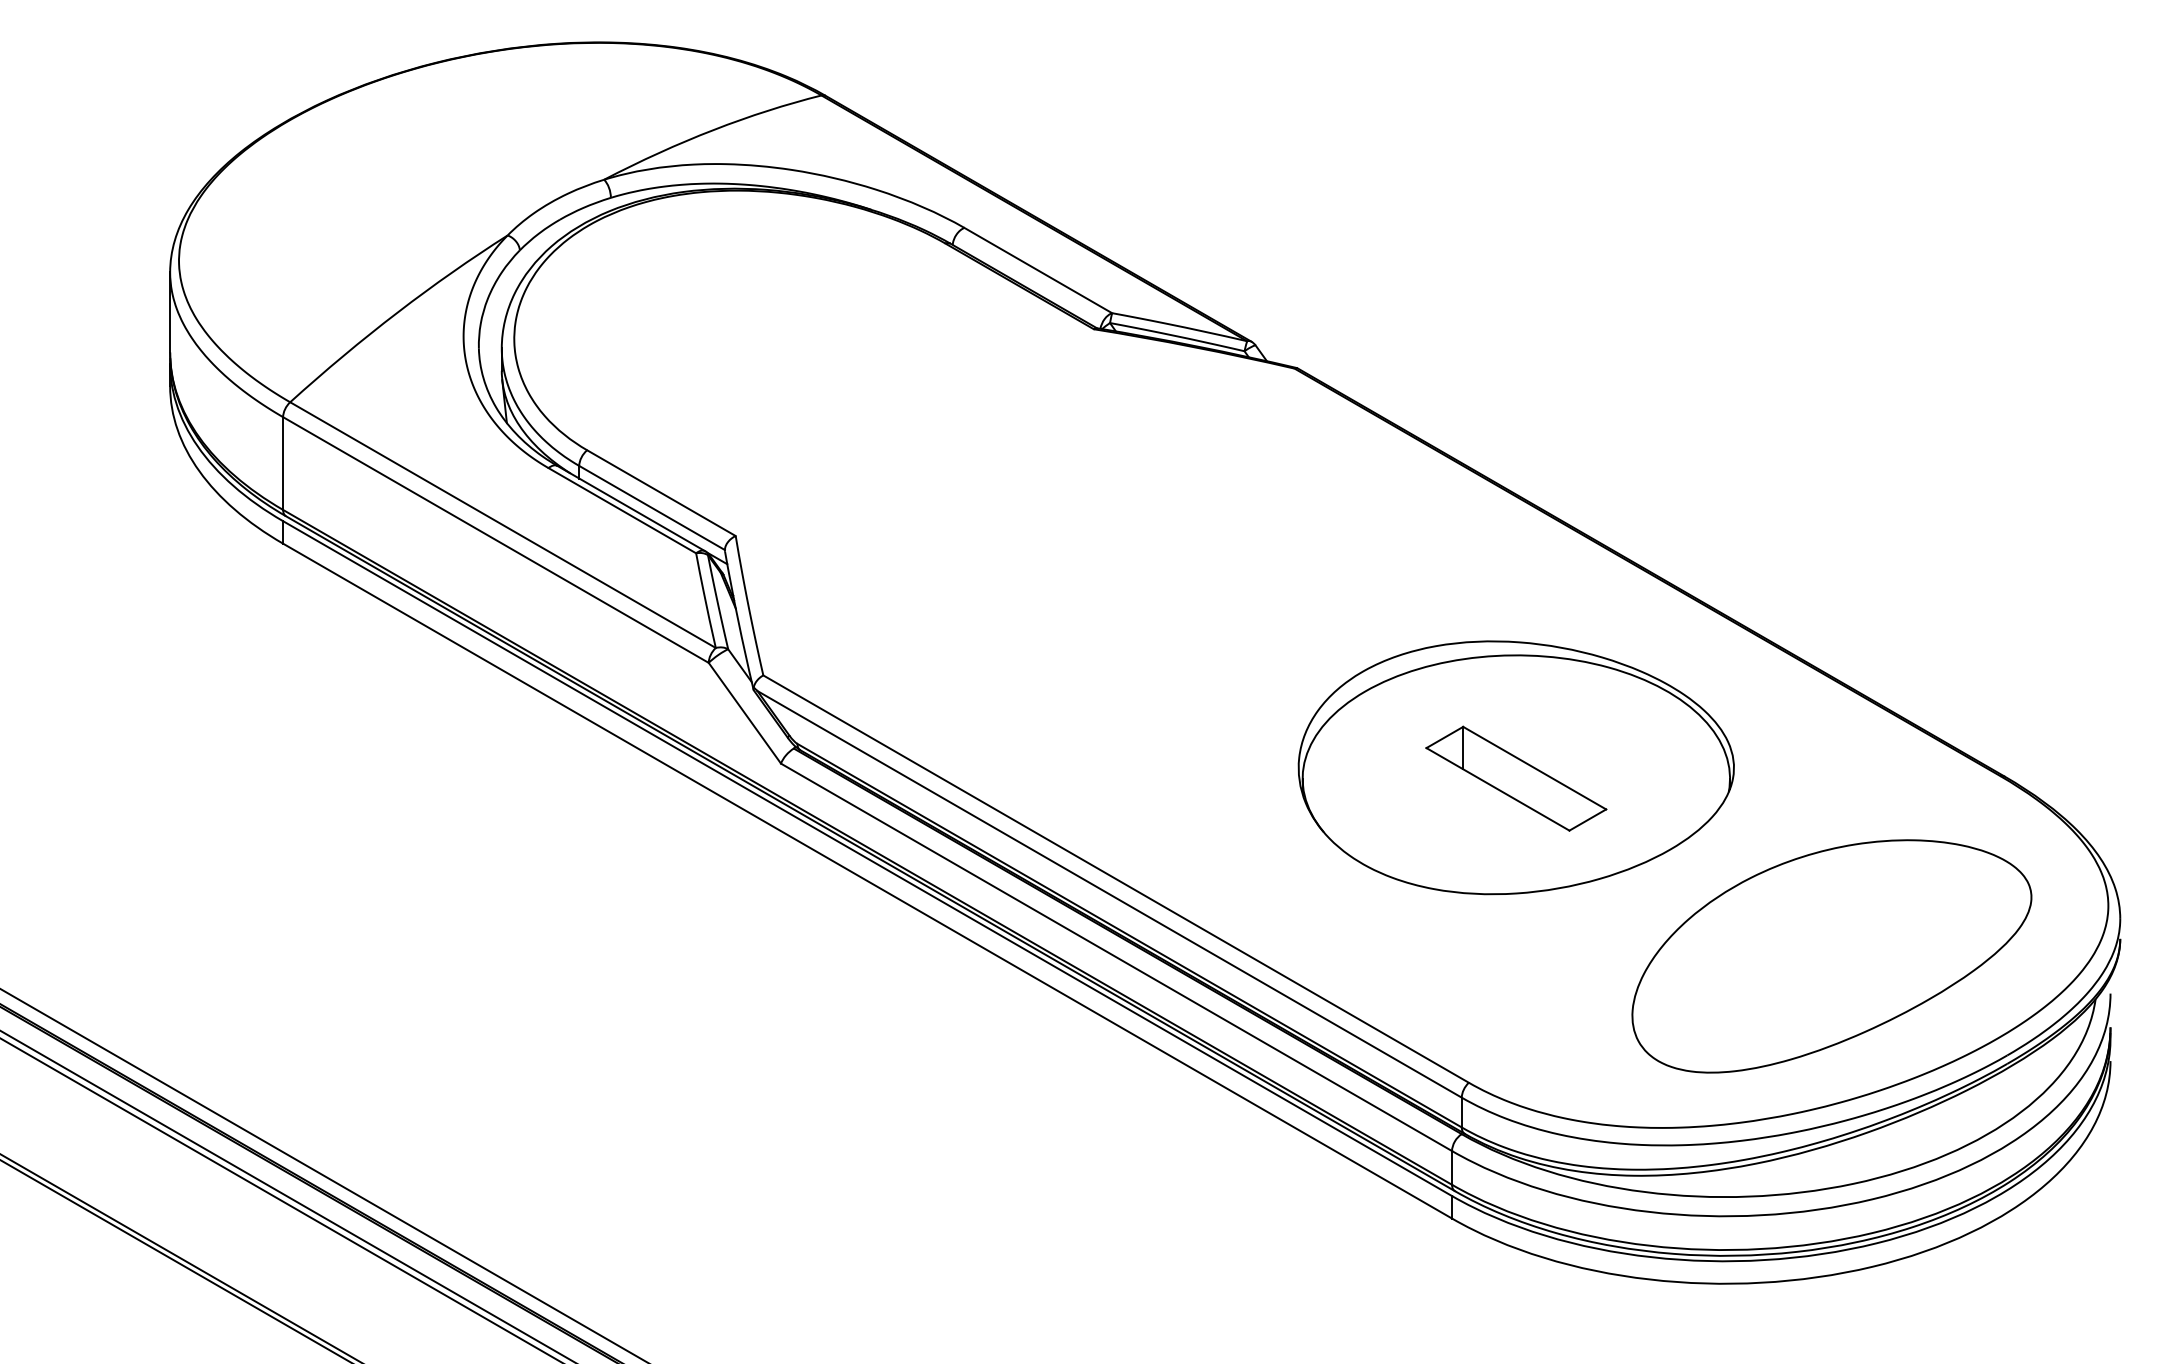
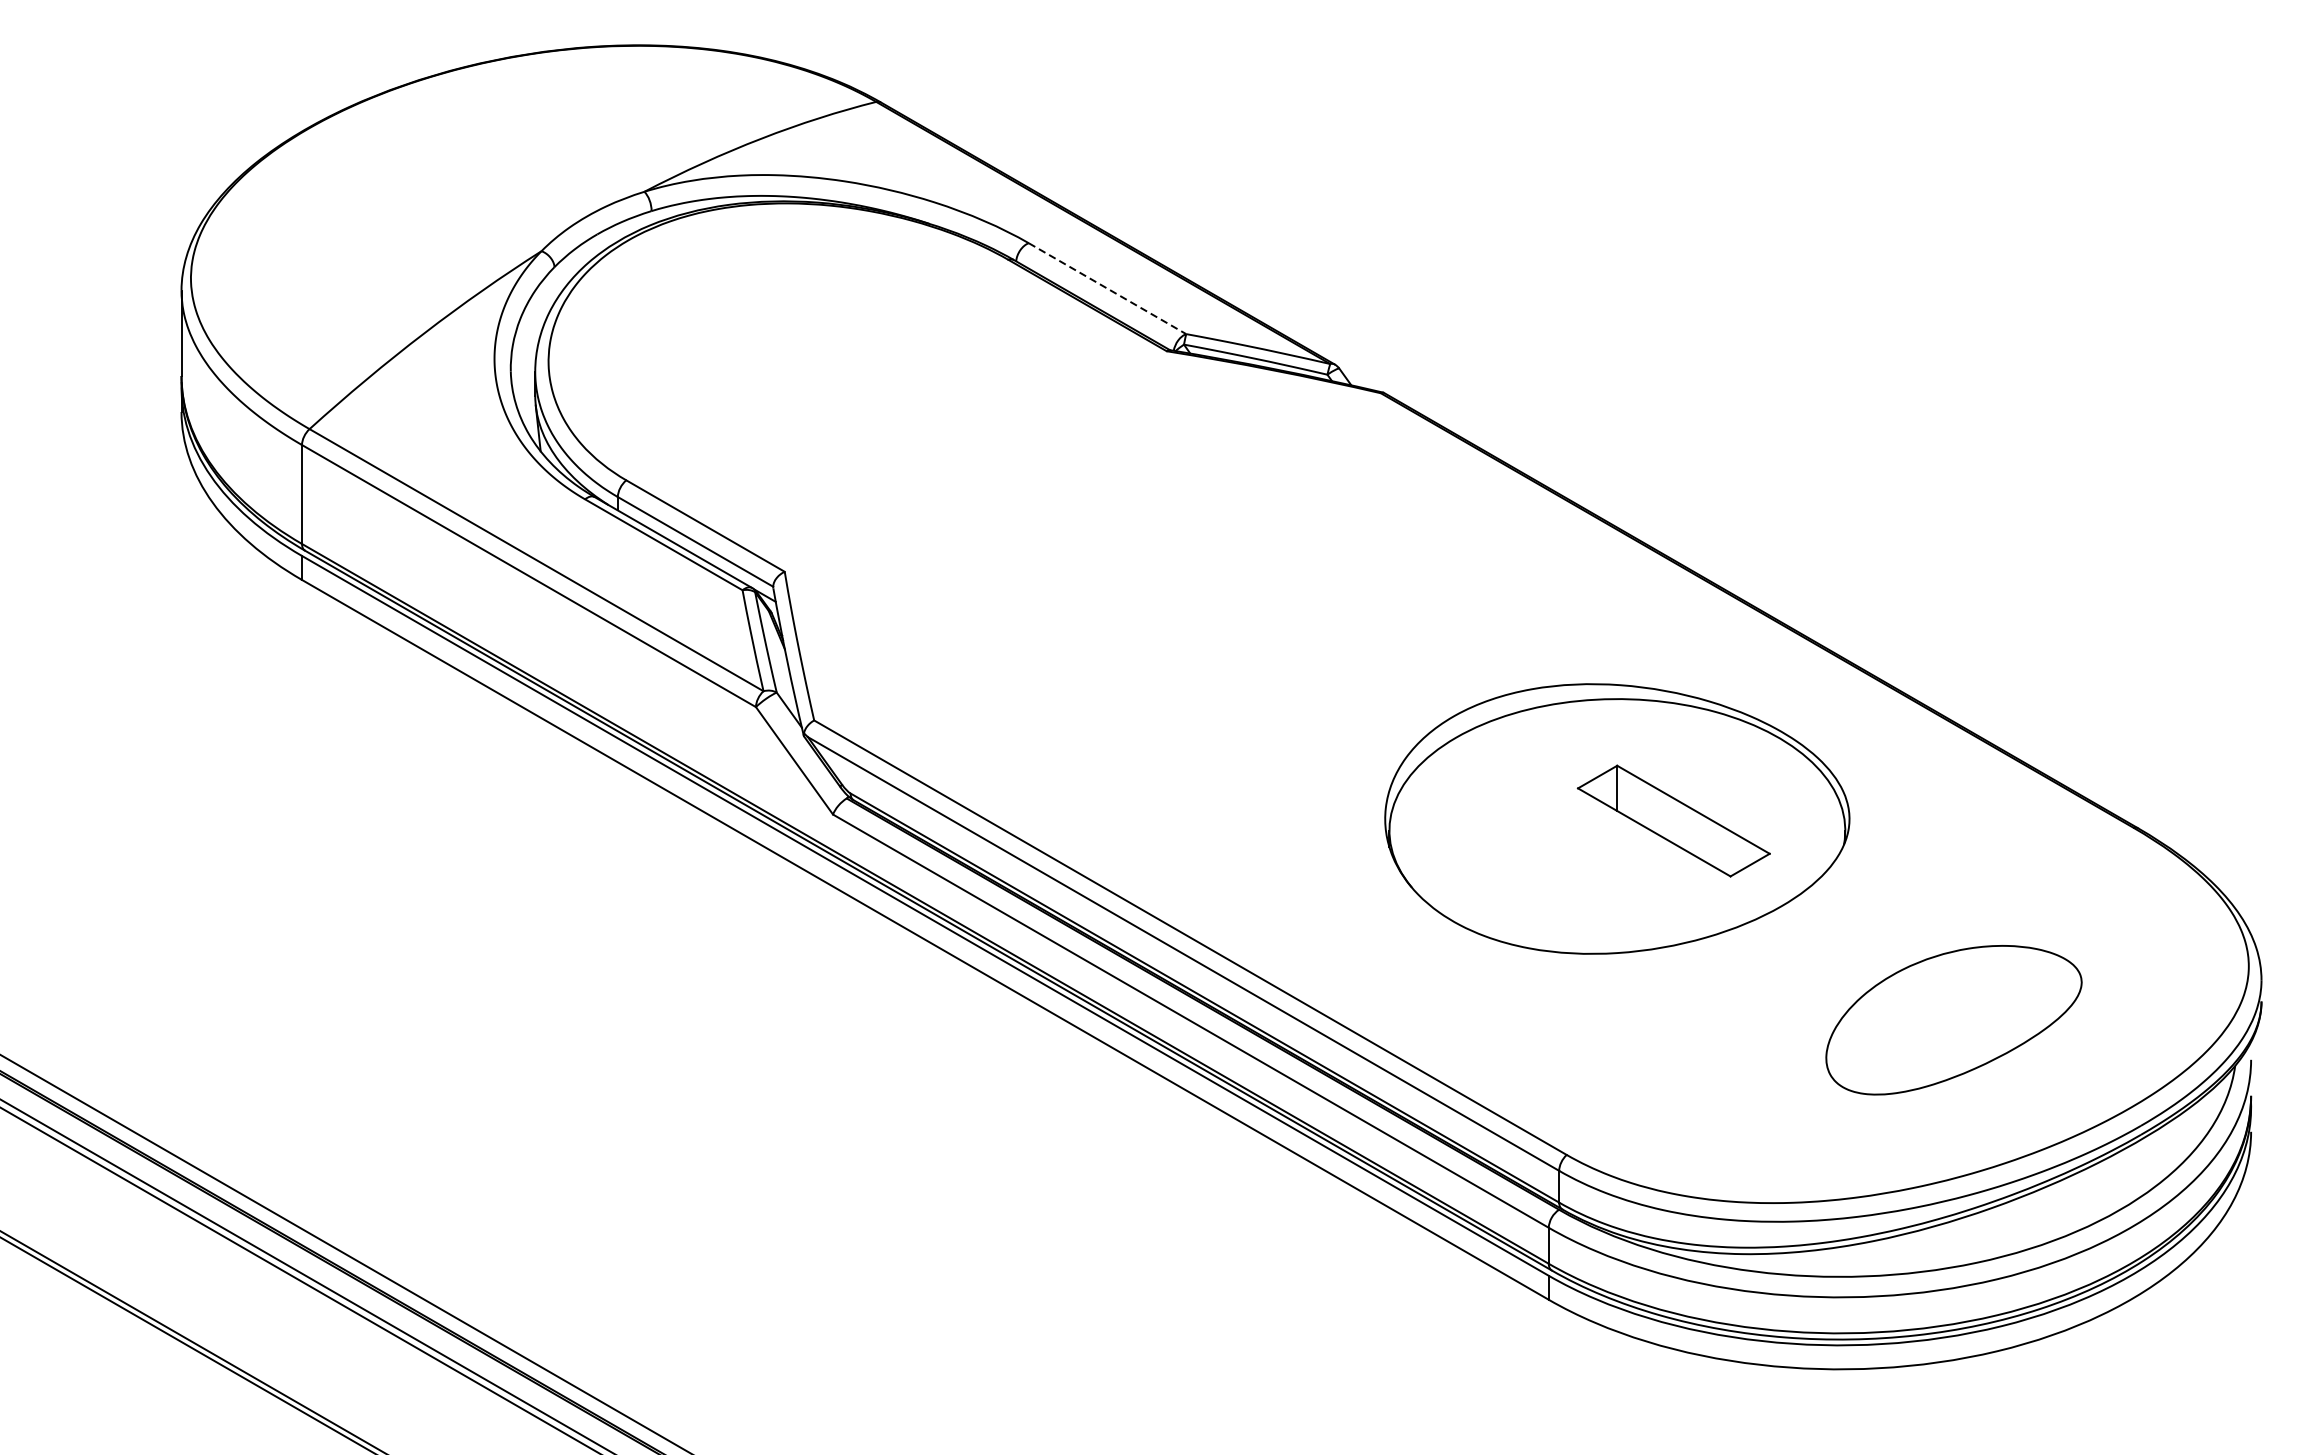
line: (1038, 270) -> (1107, 288), solid -> dashed
part: (1516, 778) -> (1674, 820), moved
part: (1831, 956) -> (1953, 1020), size x0.6

